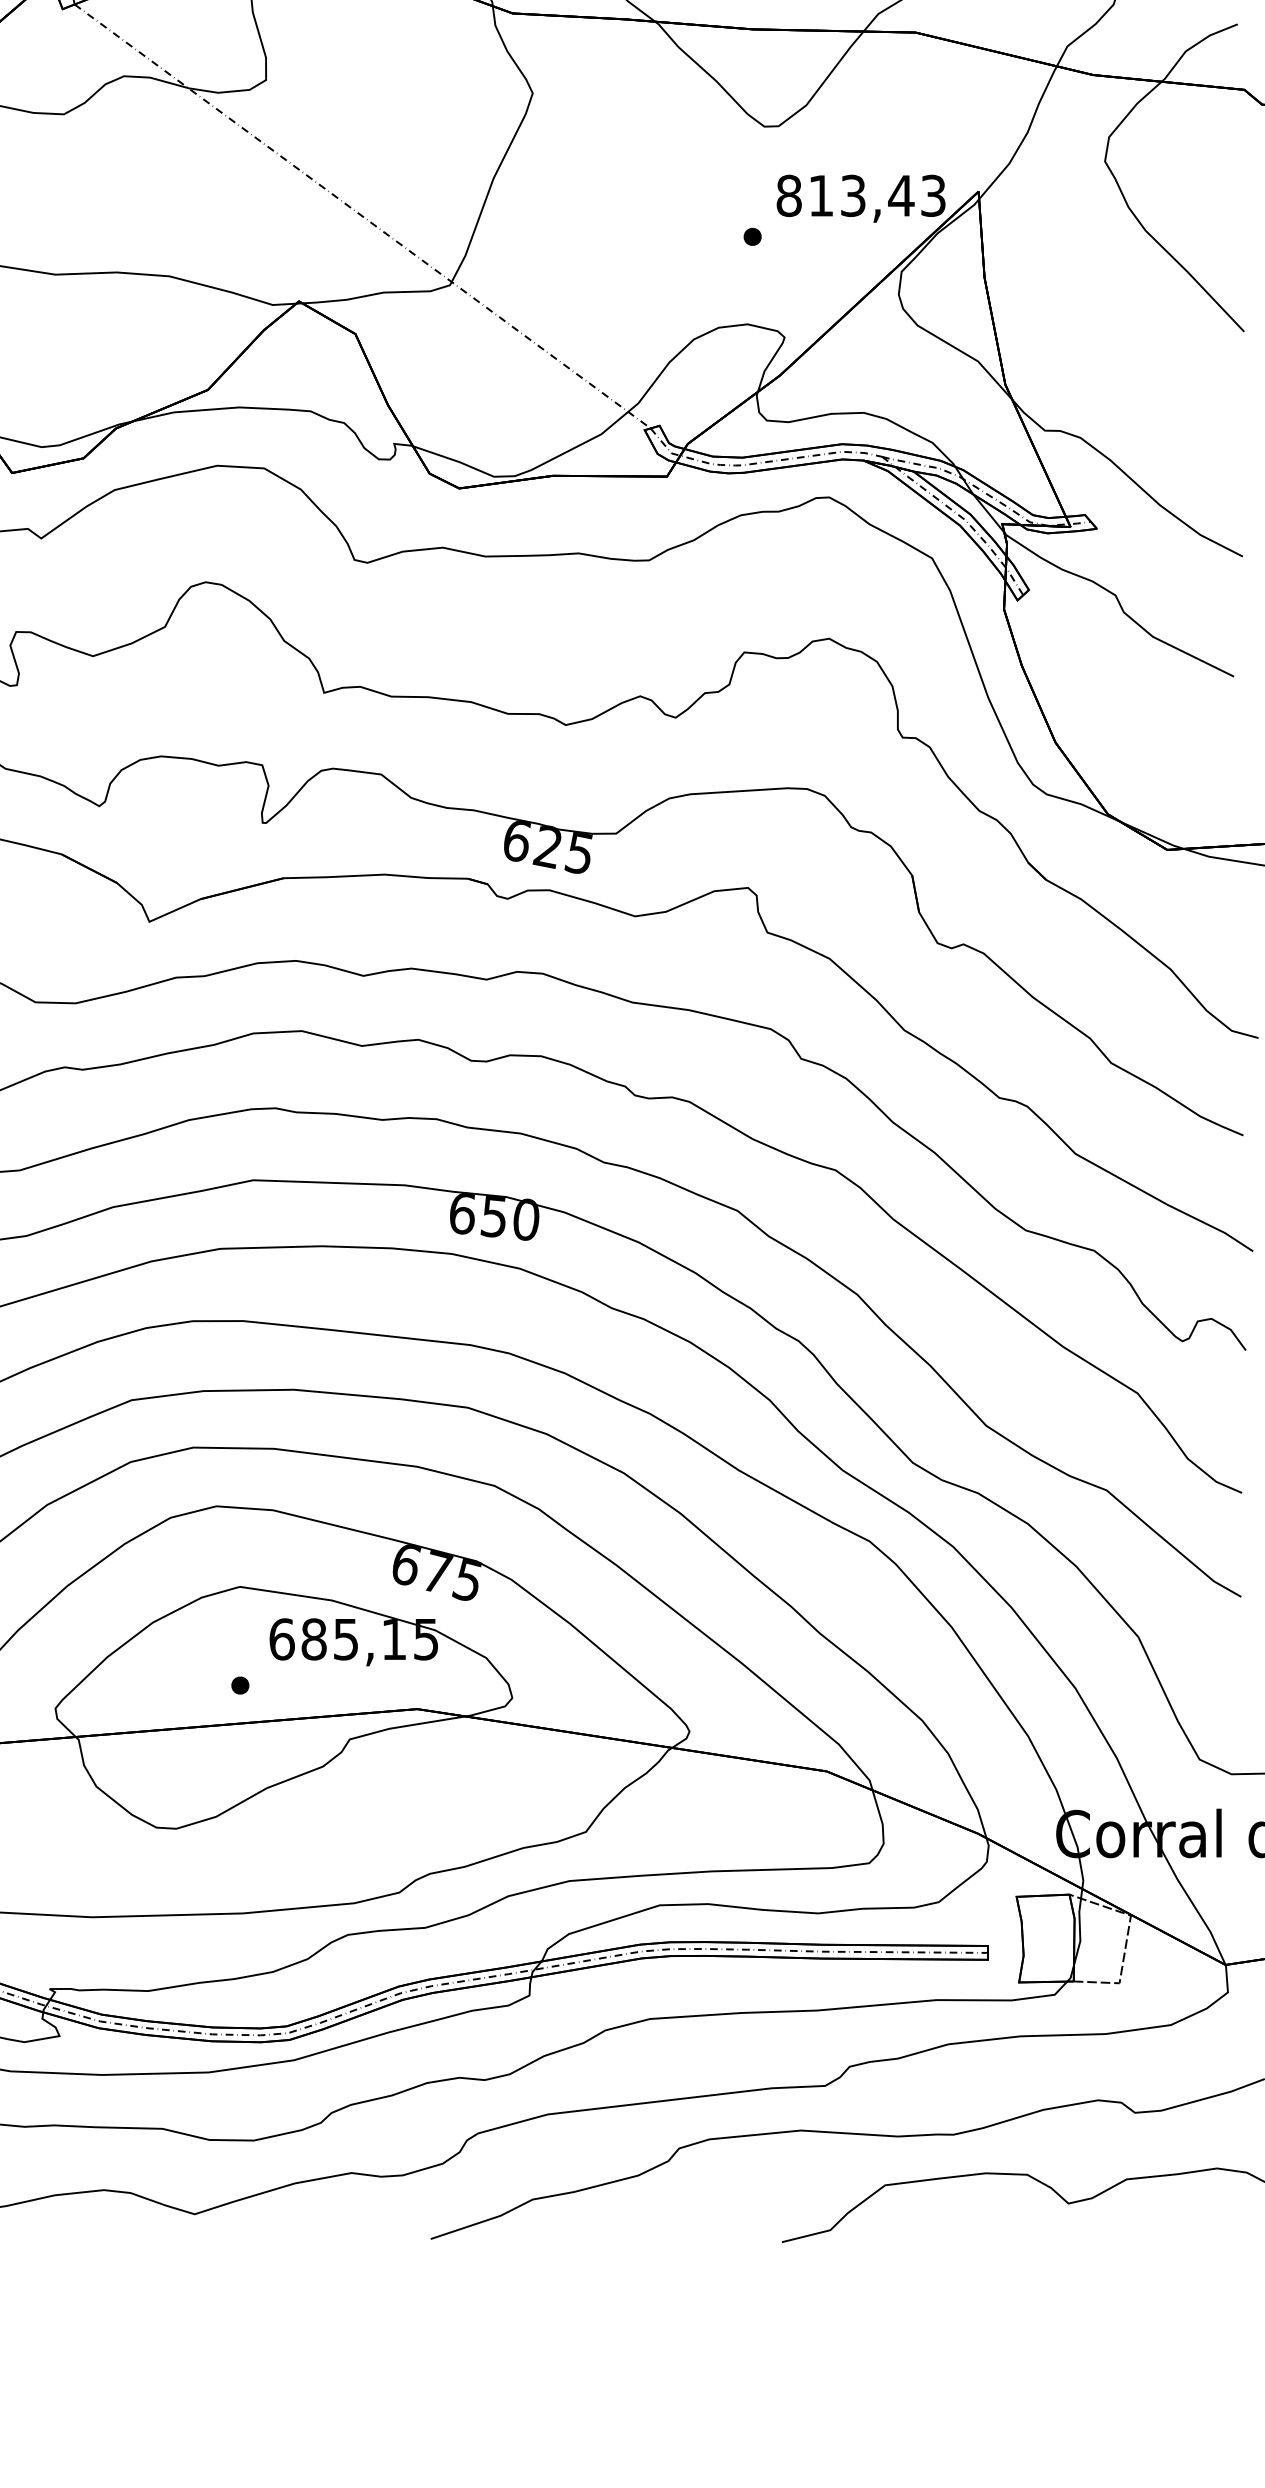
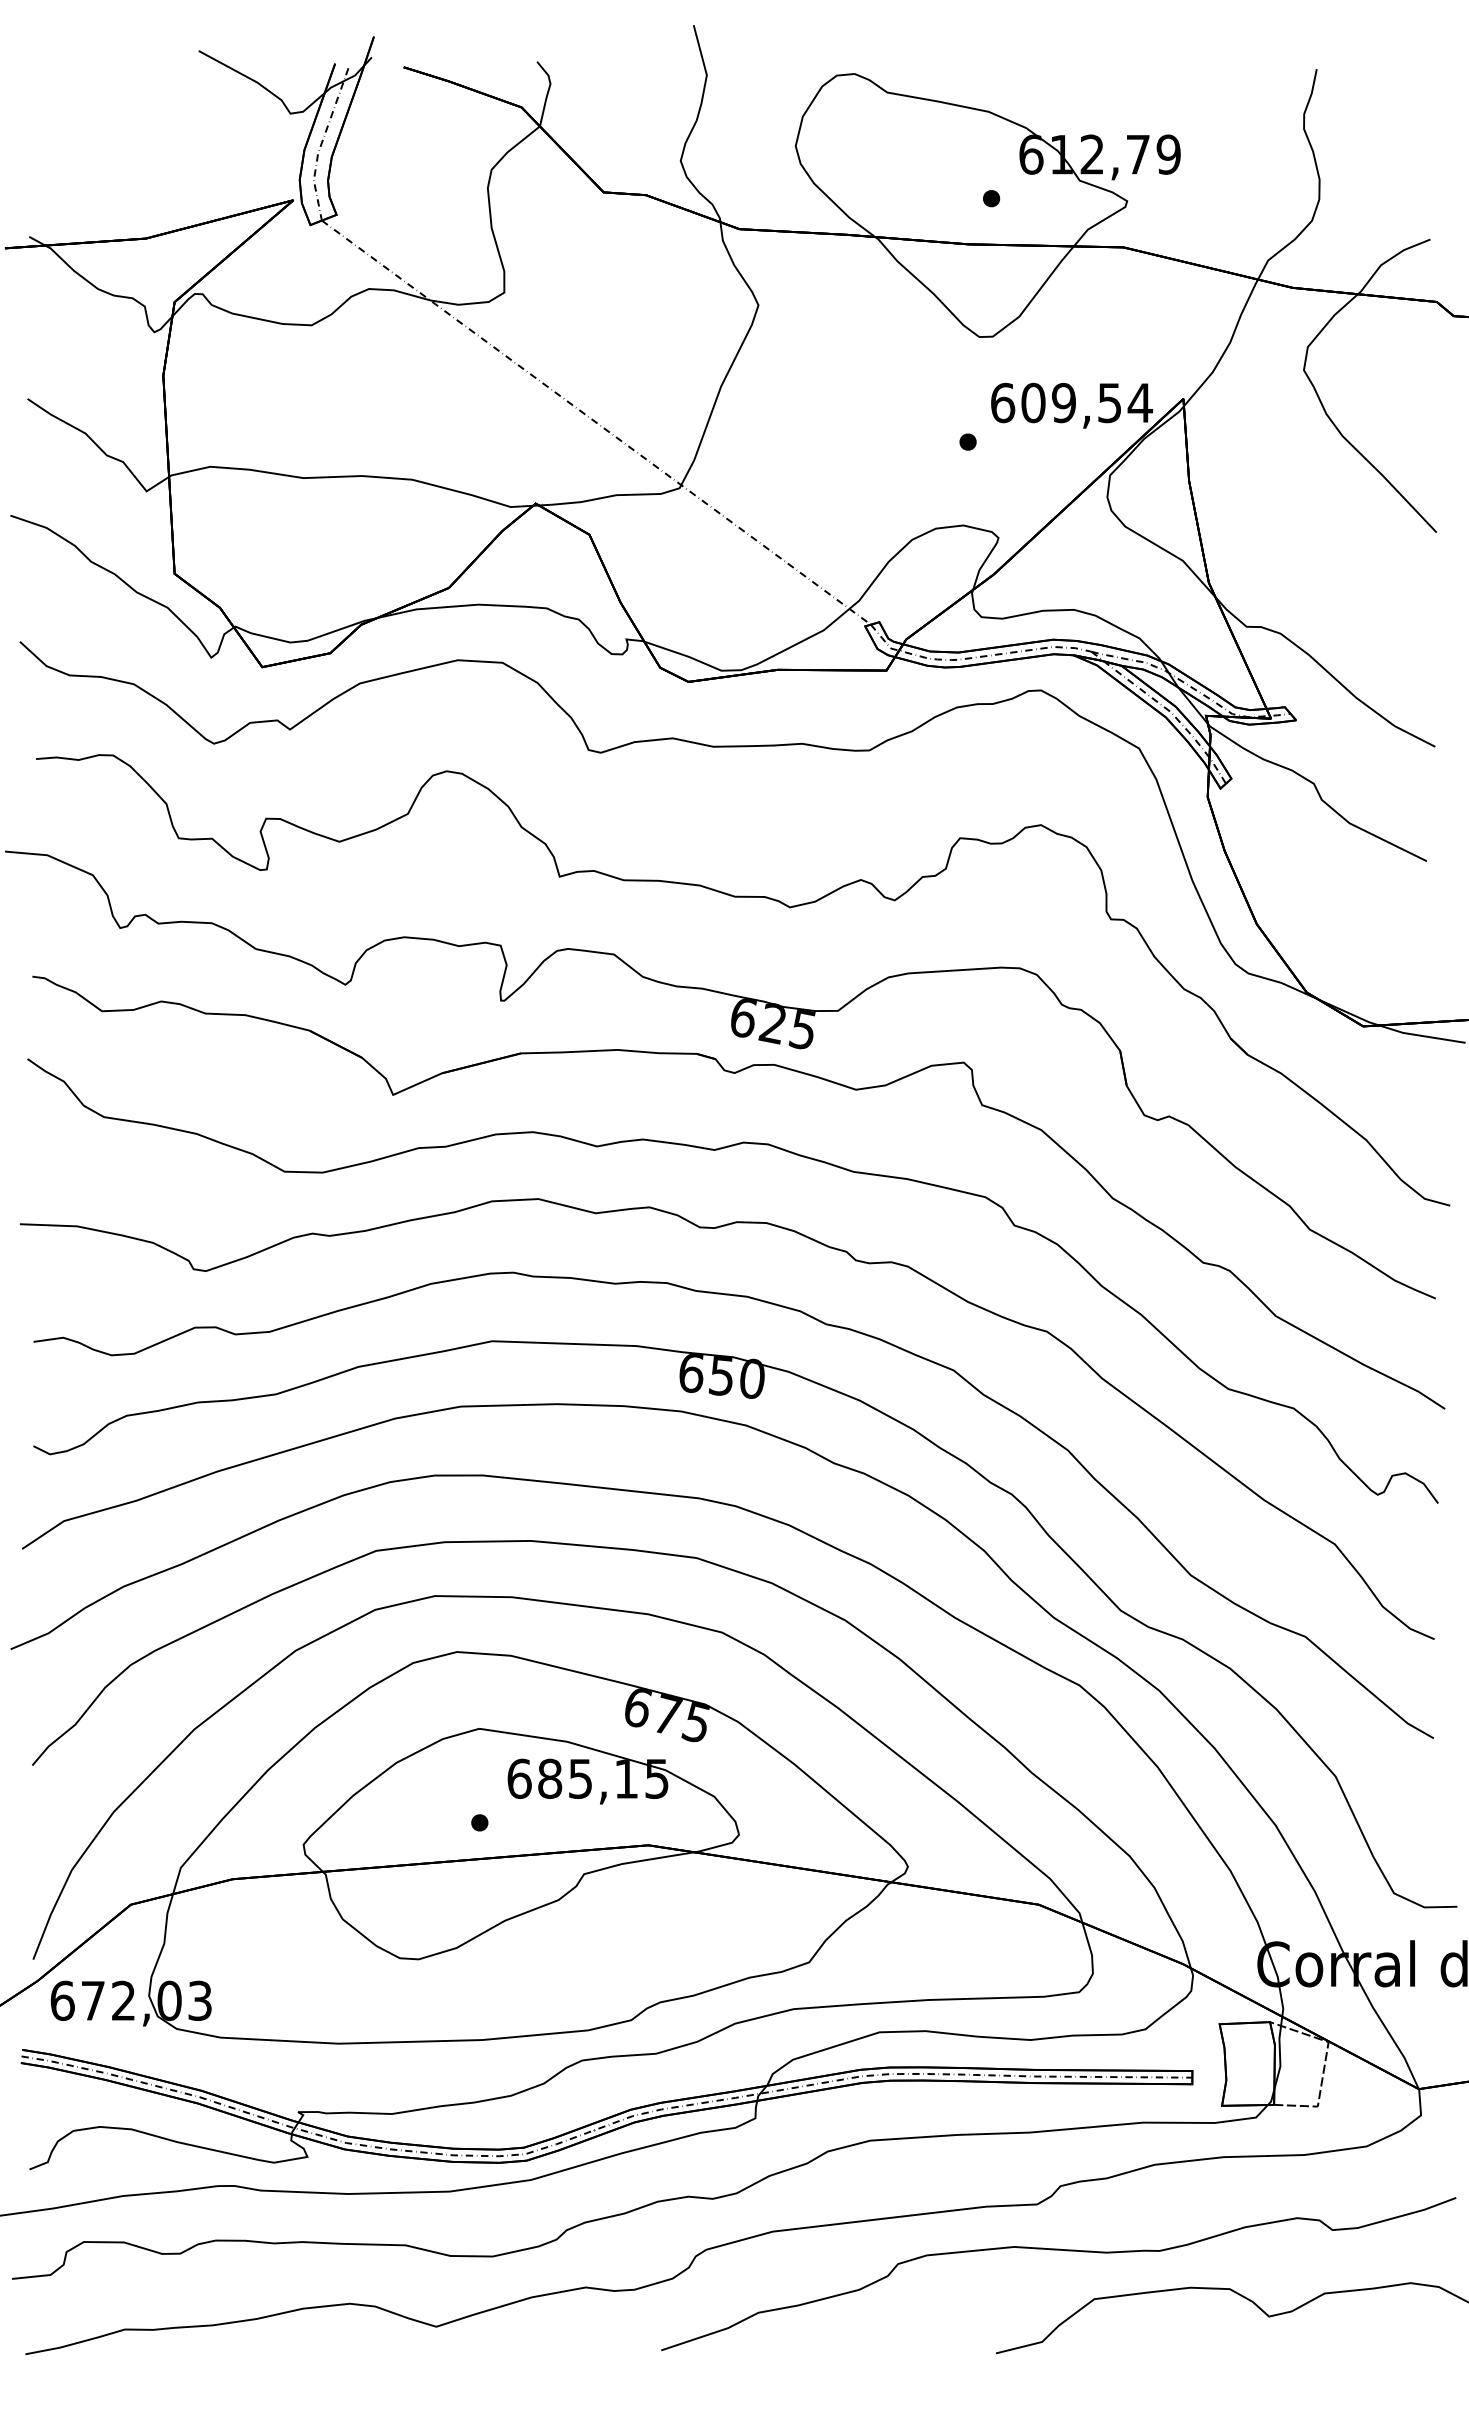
text: (862, 195) -> (1072, 402), 813,43 -> 609,54

